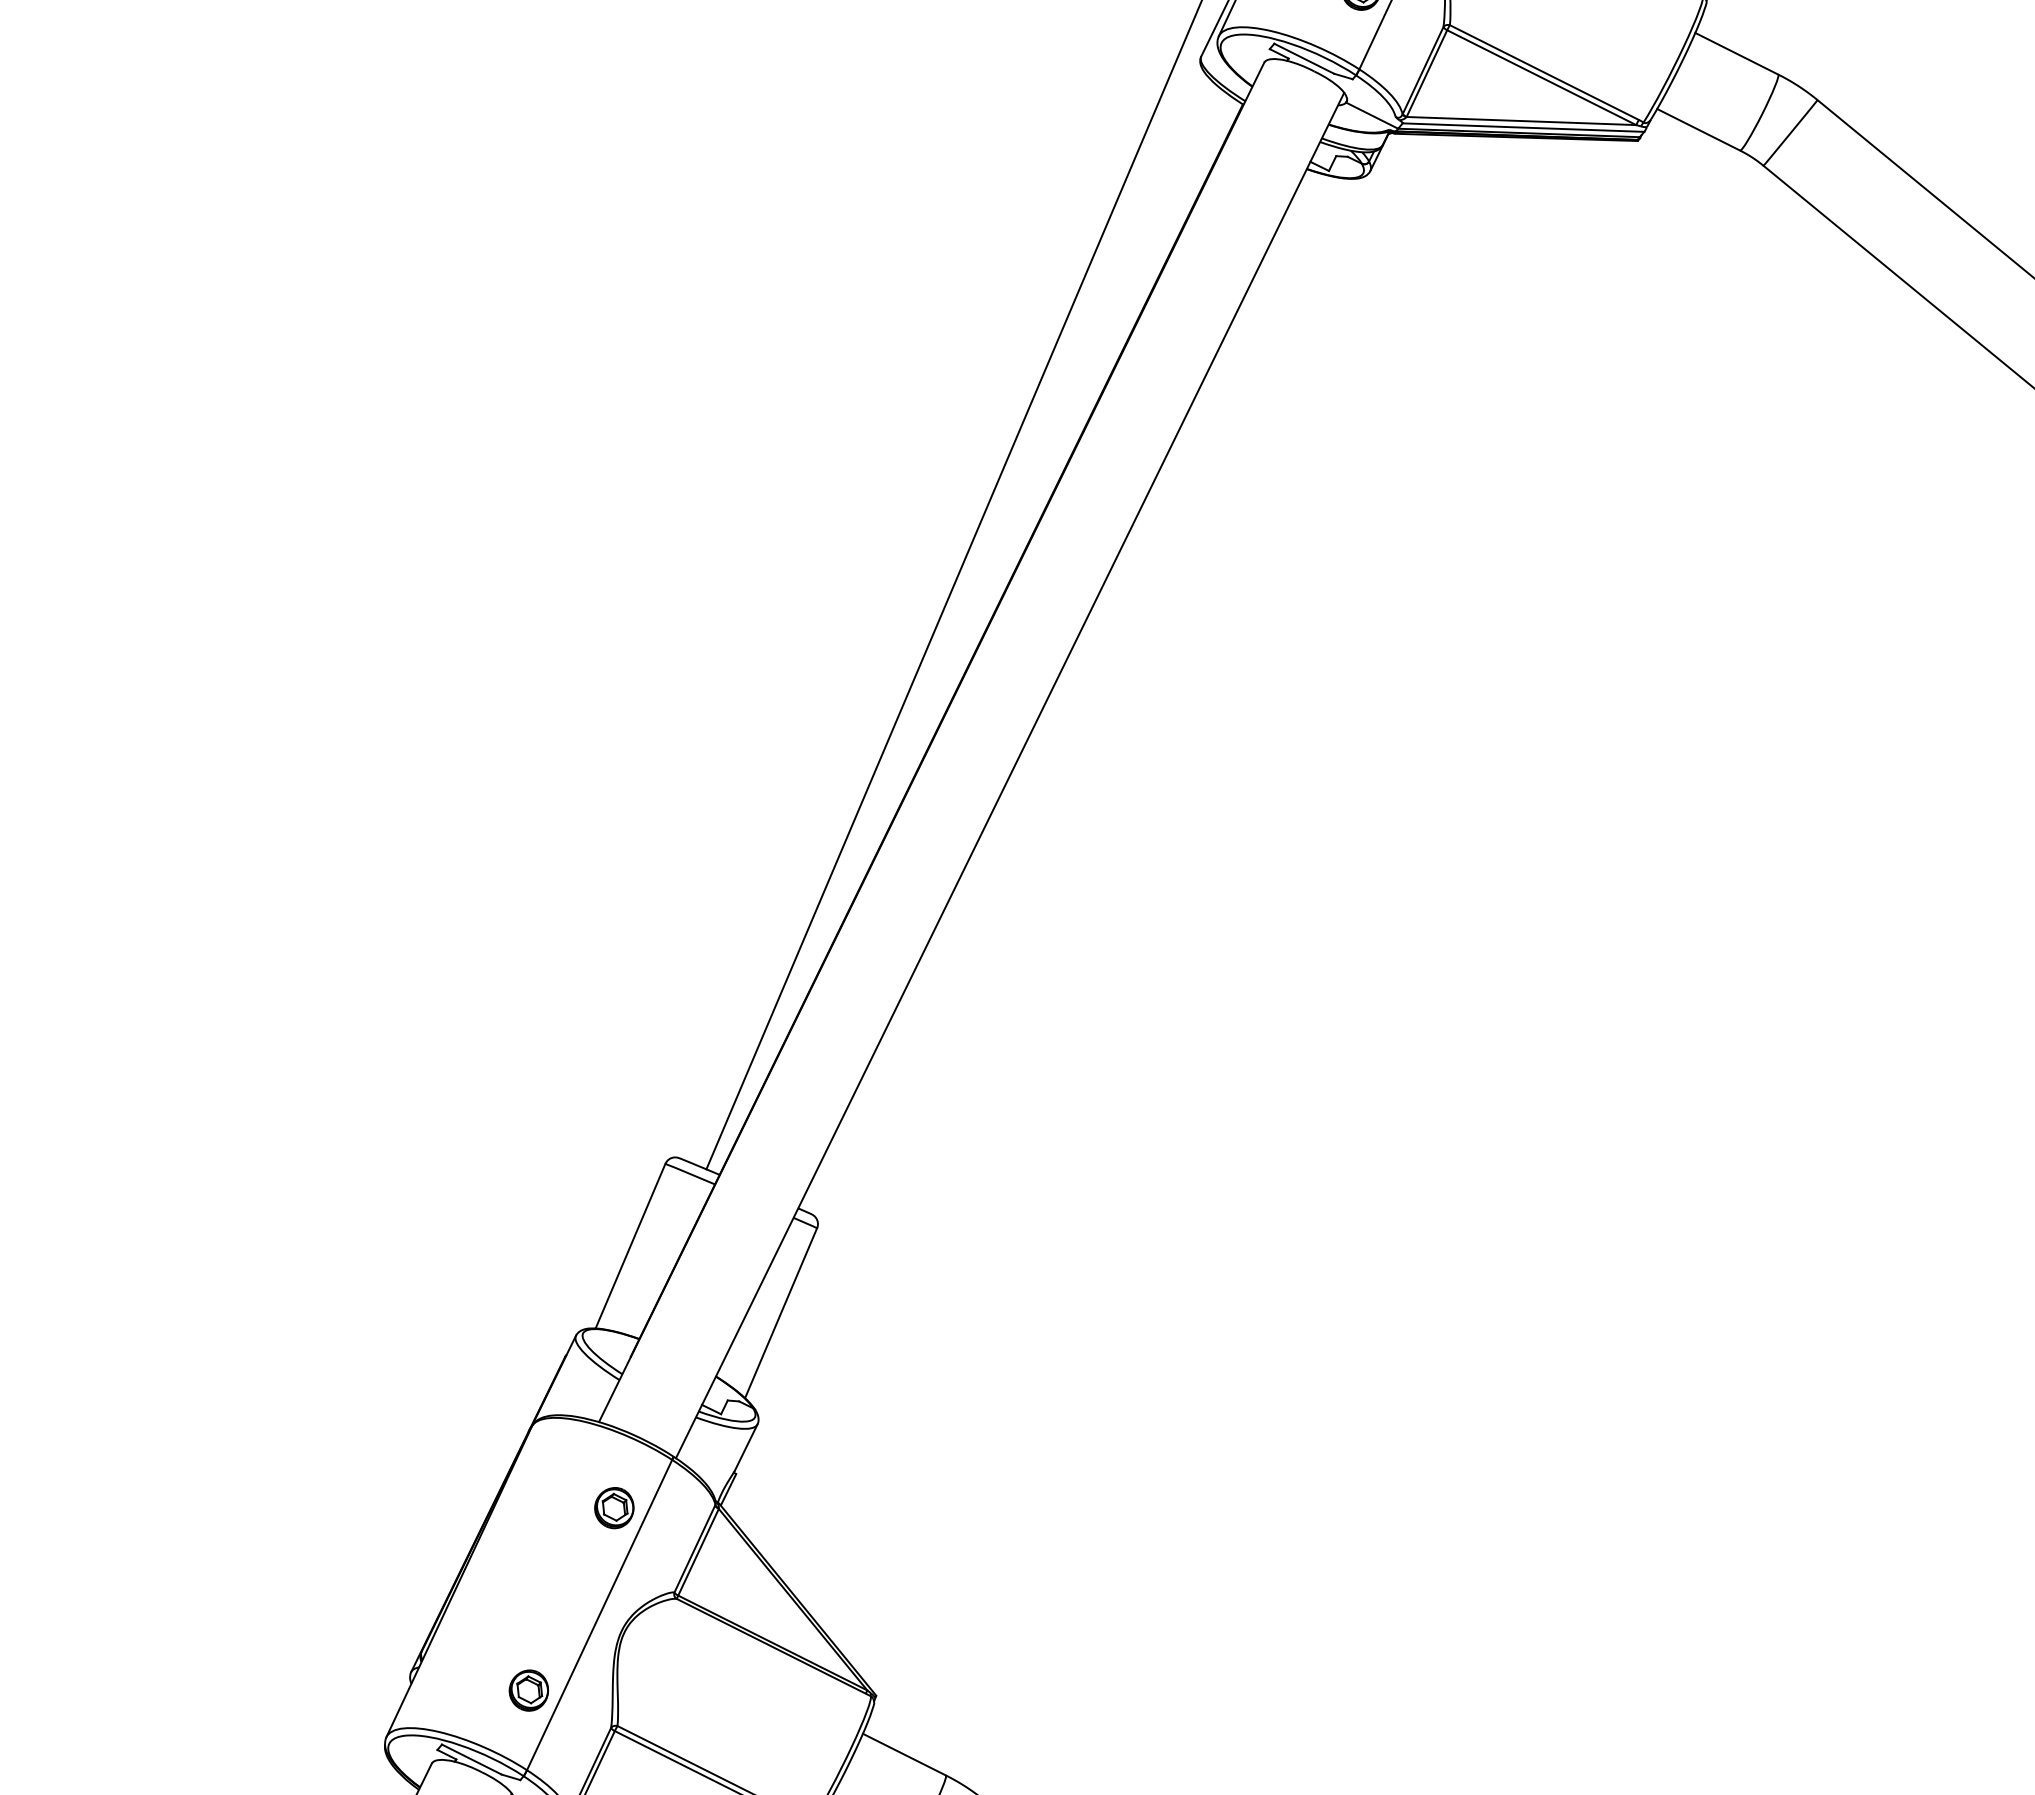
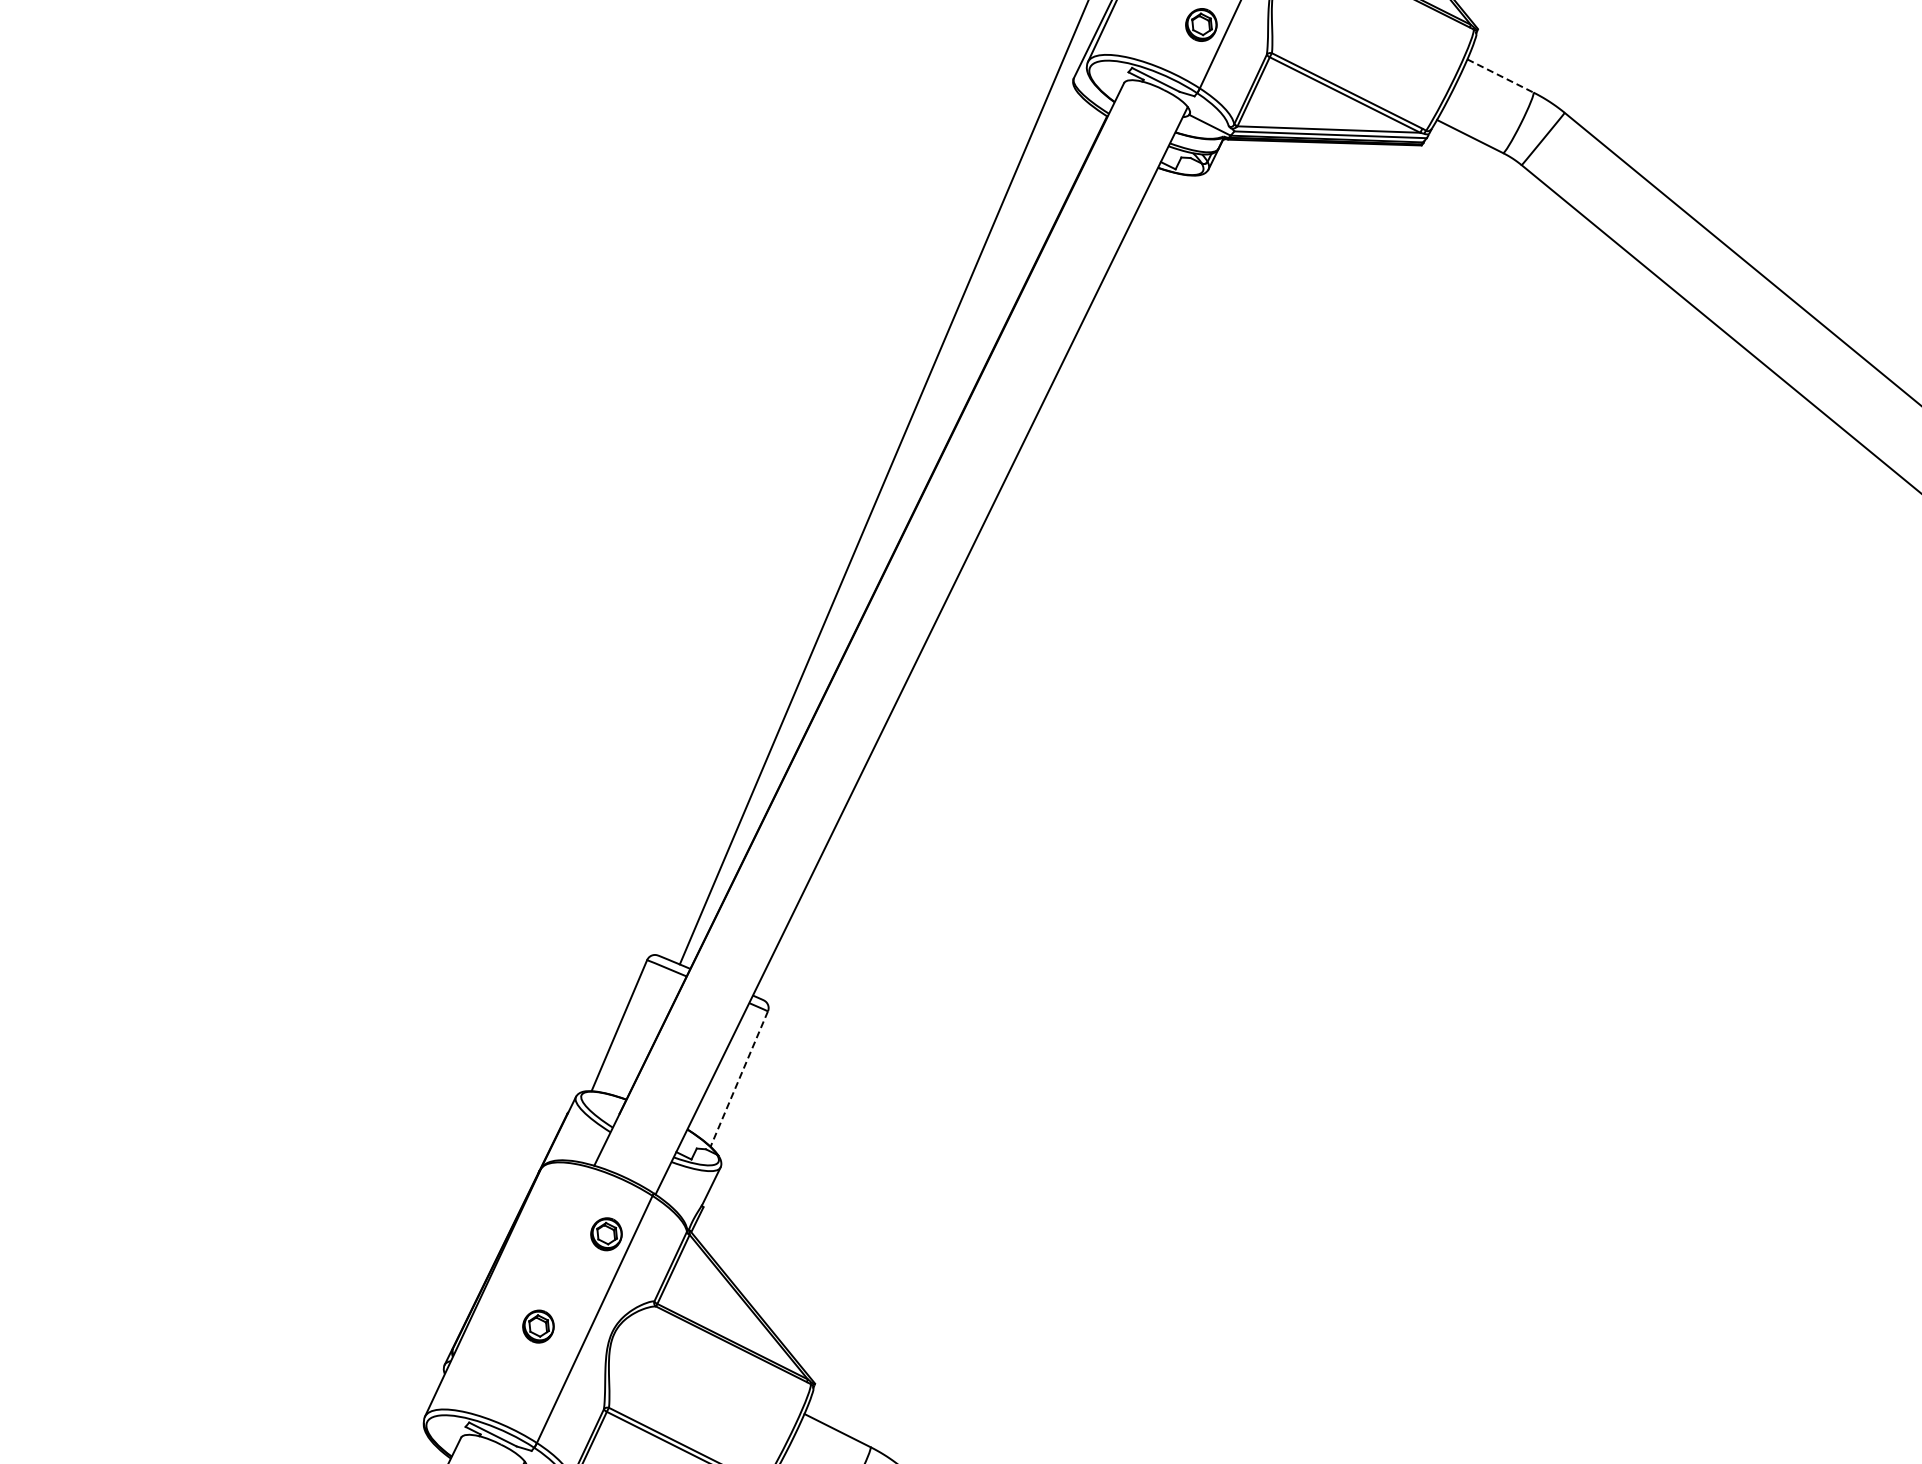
line: (1736, 53) -> (1500, 75), solid -> dashed
line: (781, 1313) -> (739, 1079), solid -> dashed
part: (528, 1690) -> (538, 1326), moved

